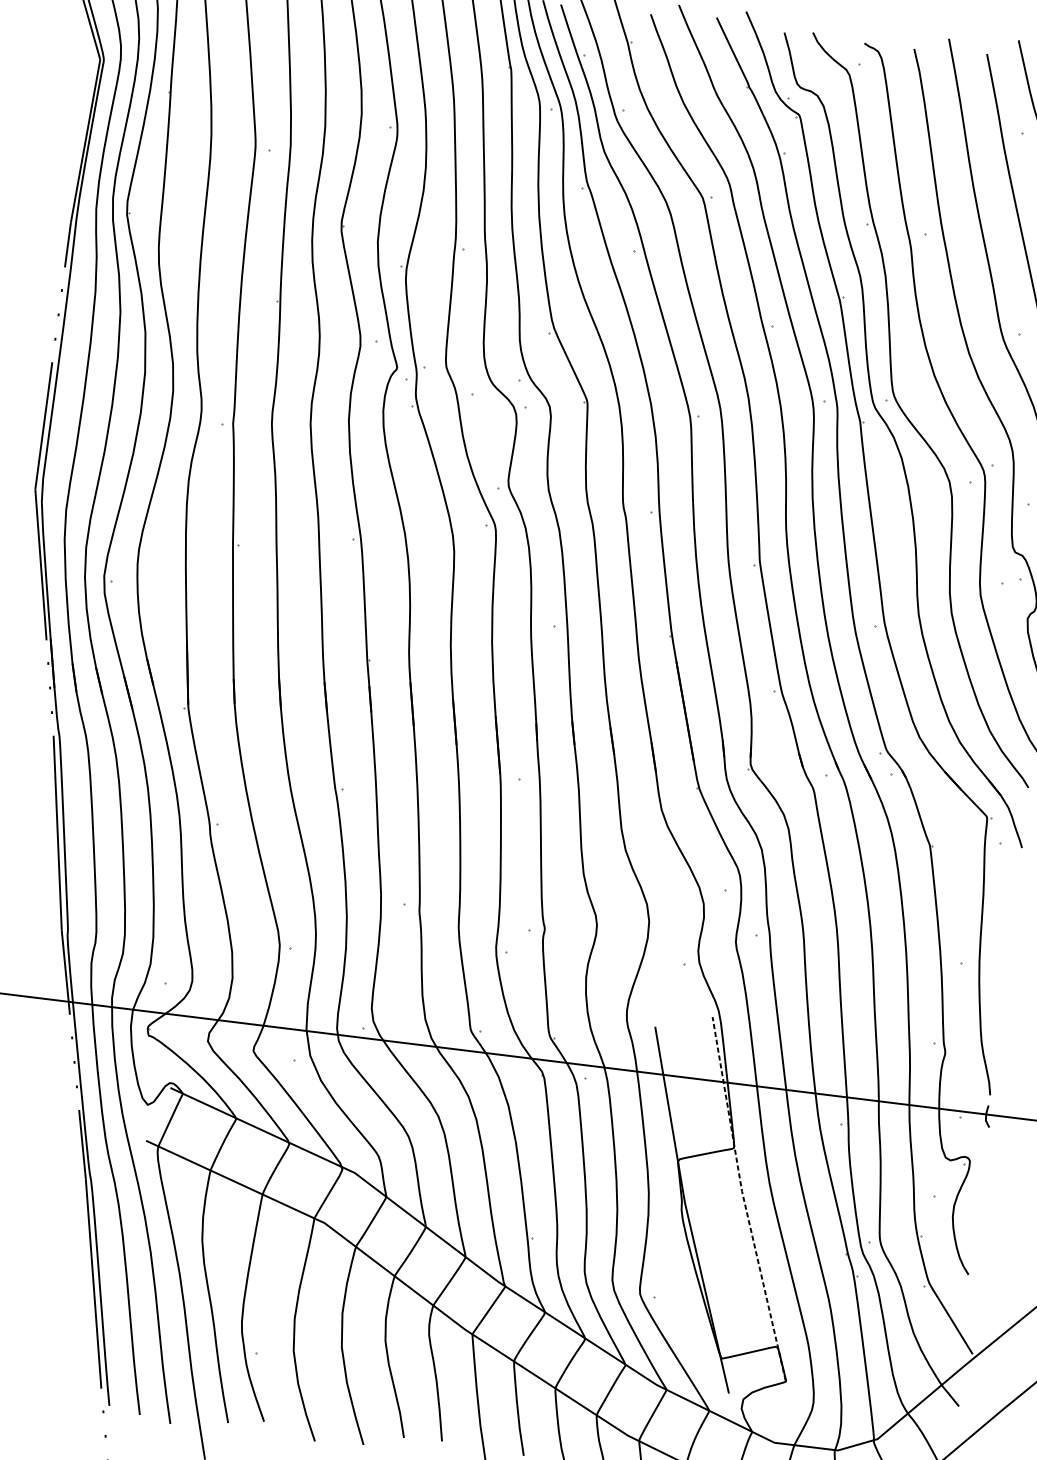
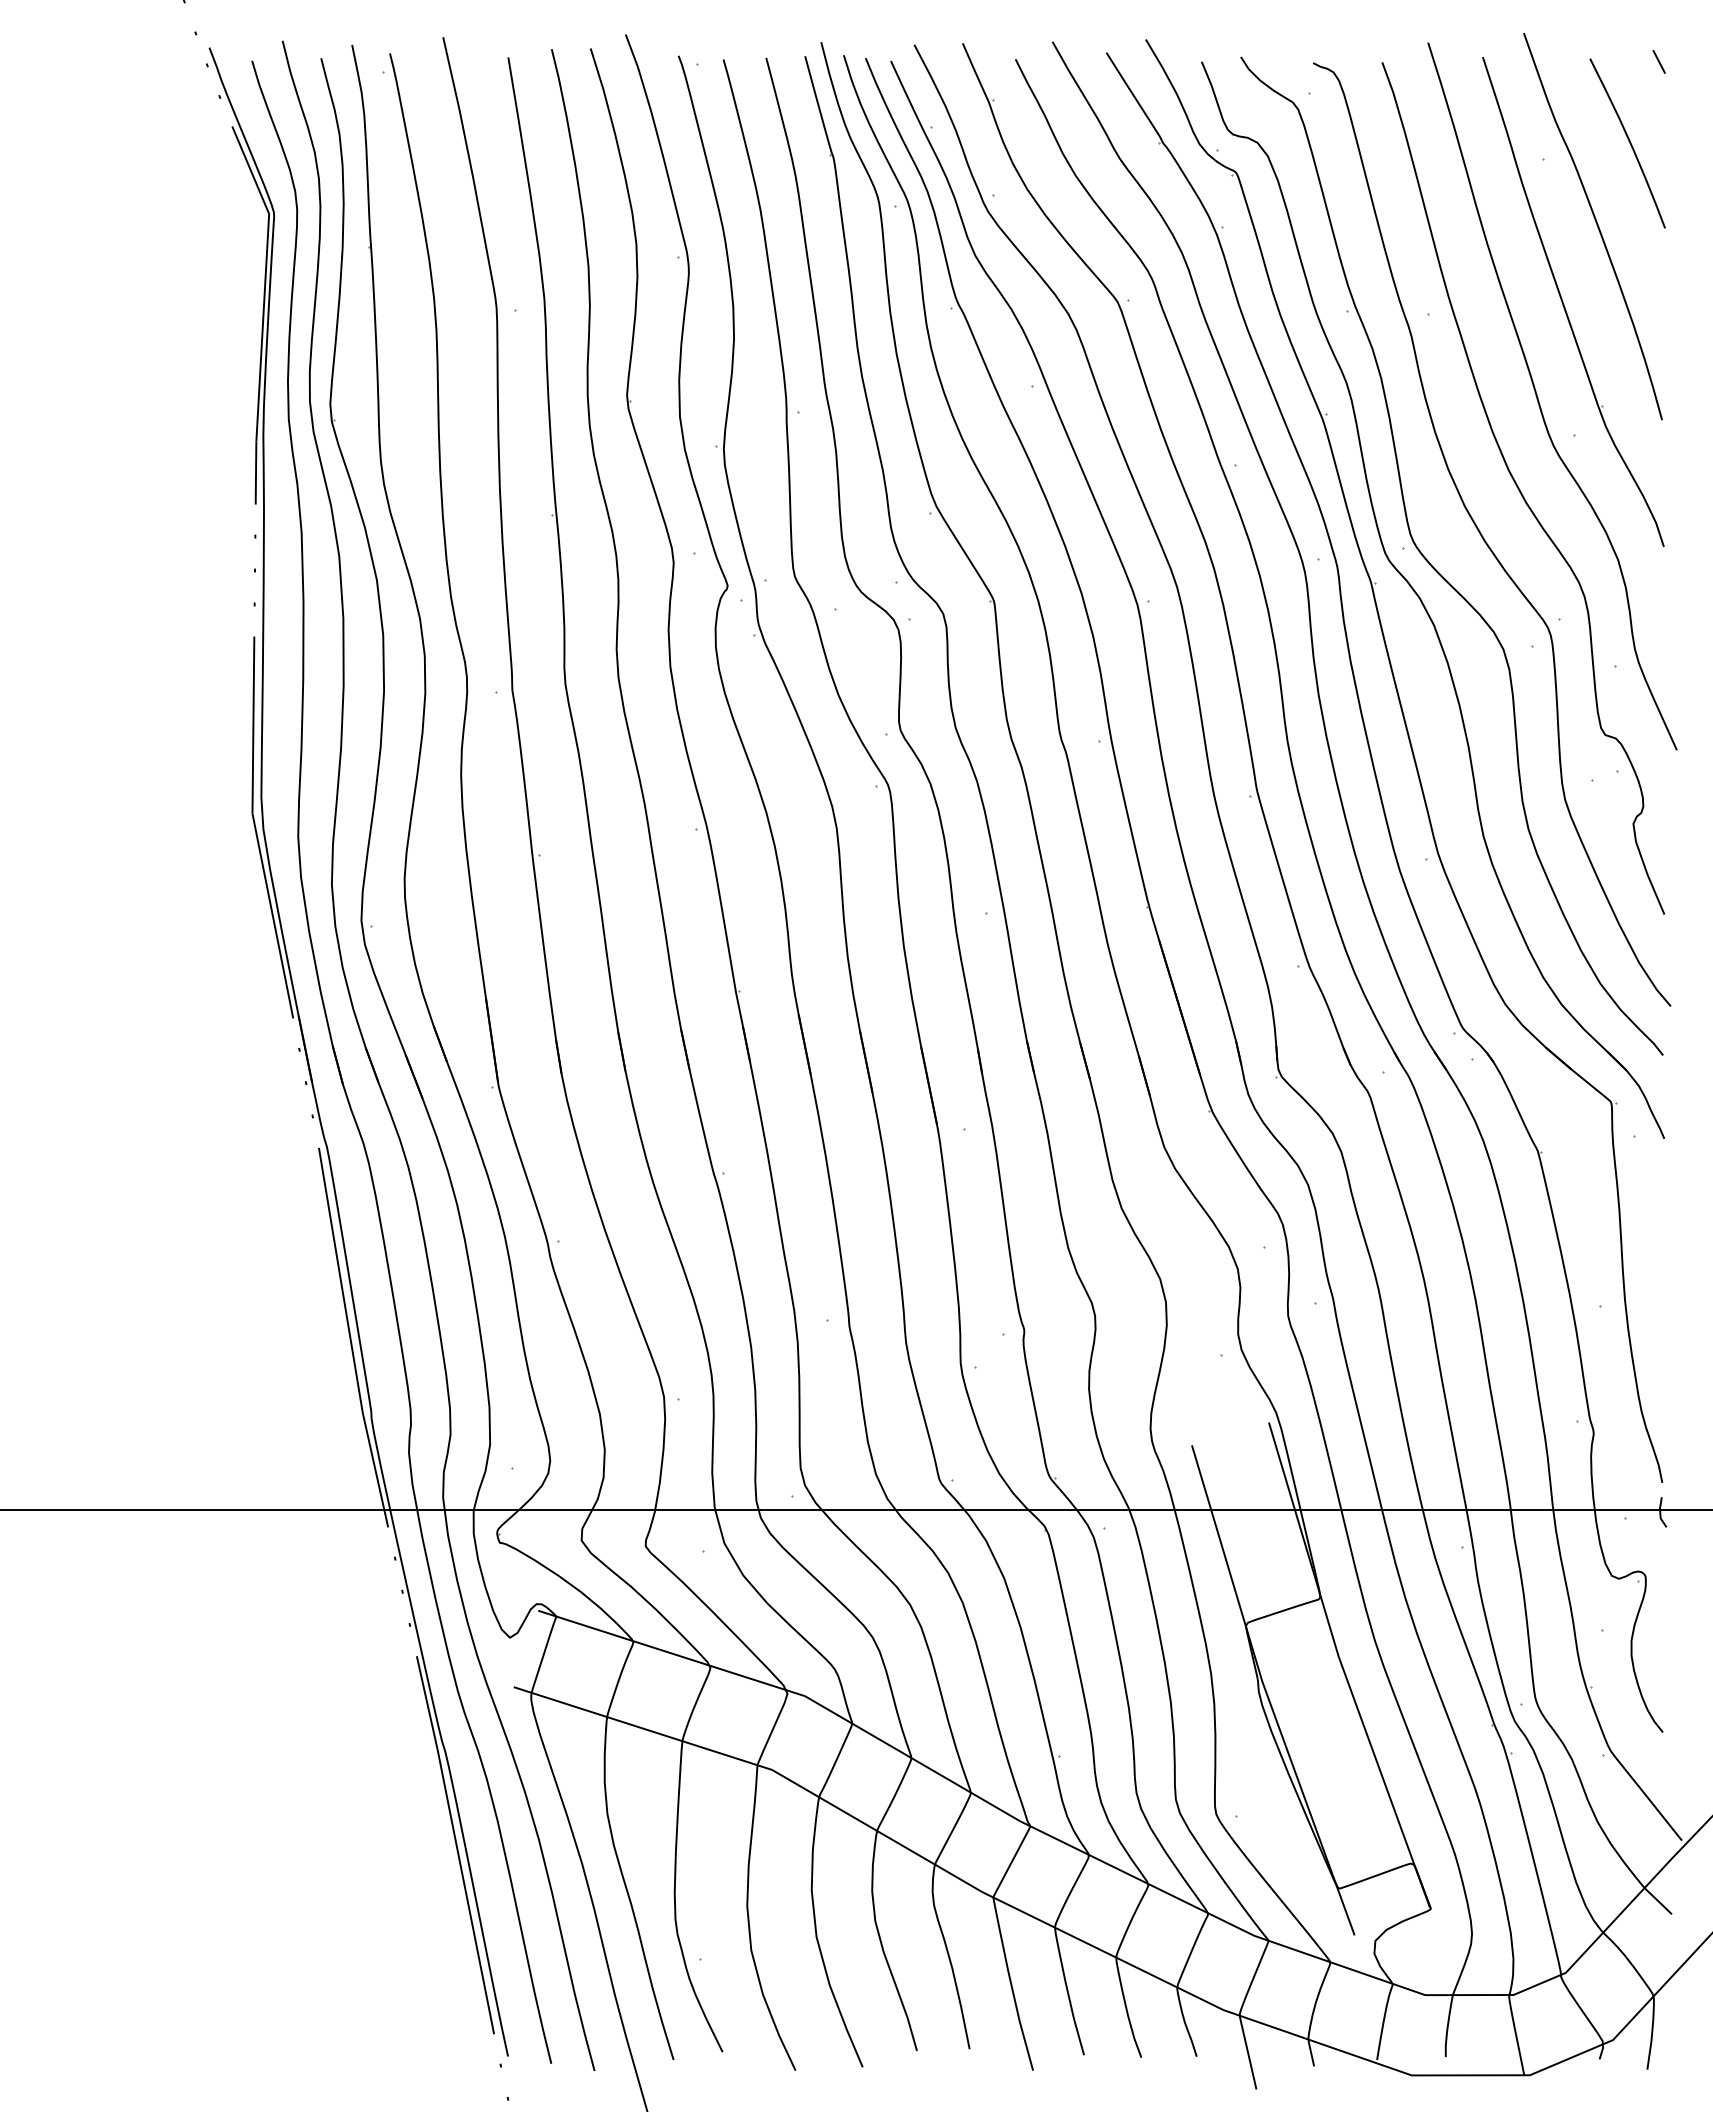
line: (743, 1199) -> (1342, 1666), dashed -> solid

